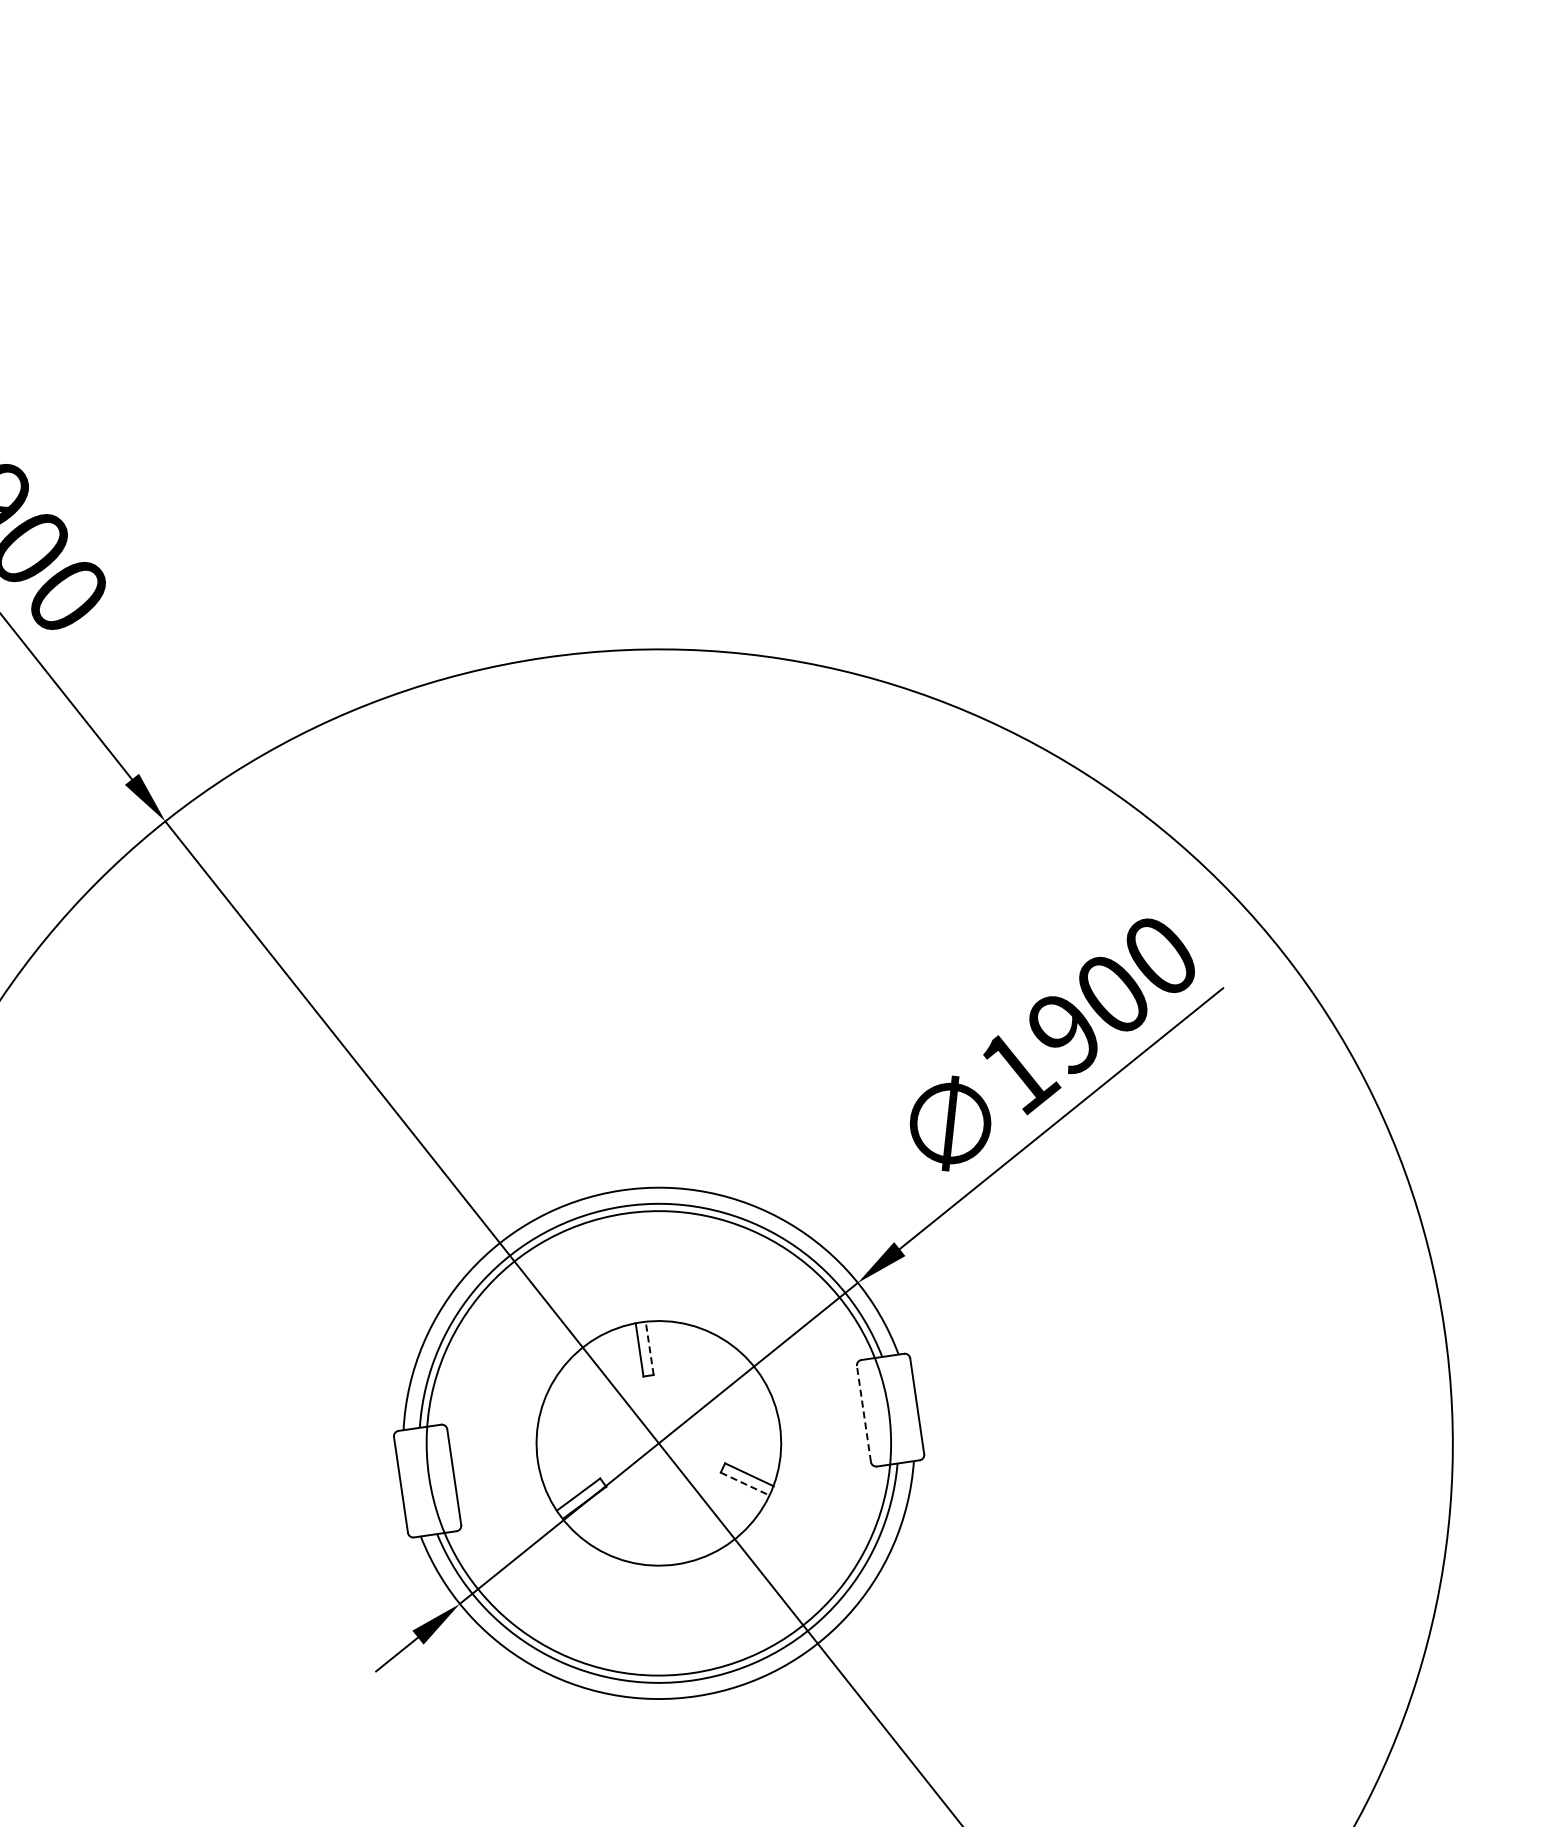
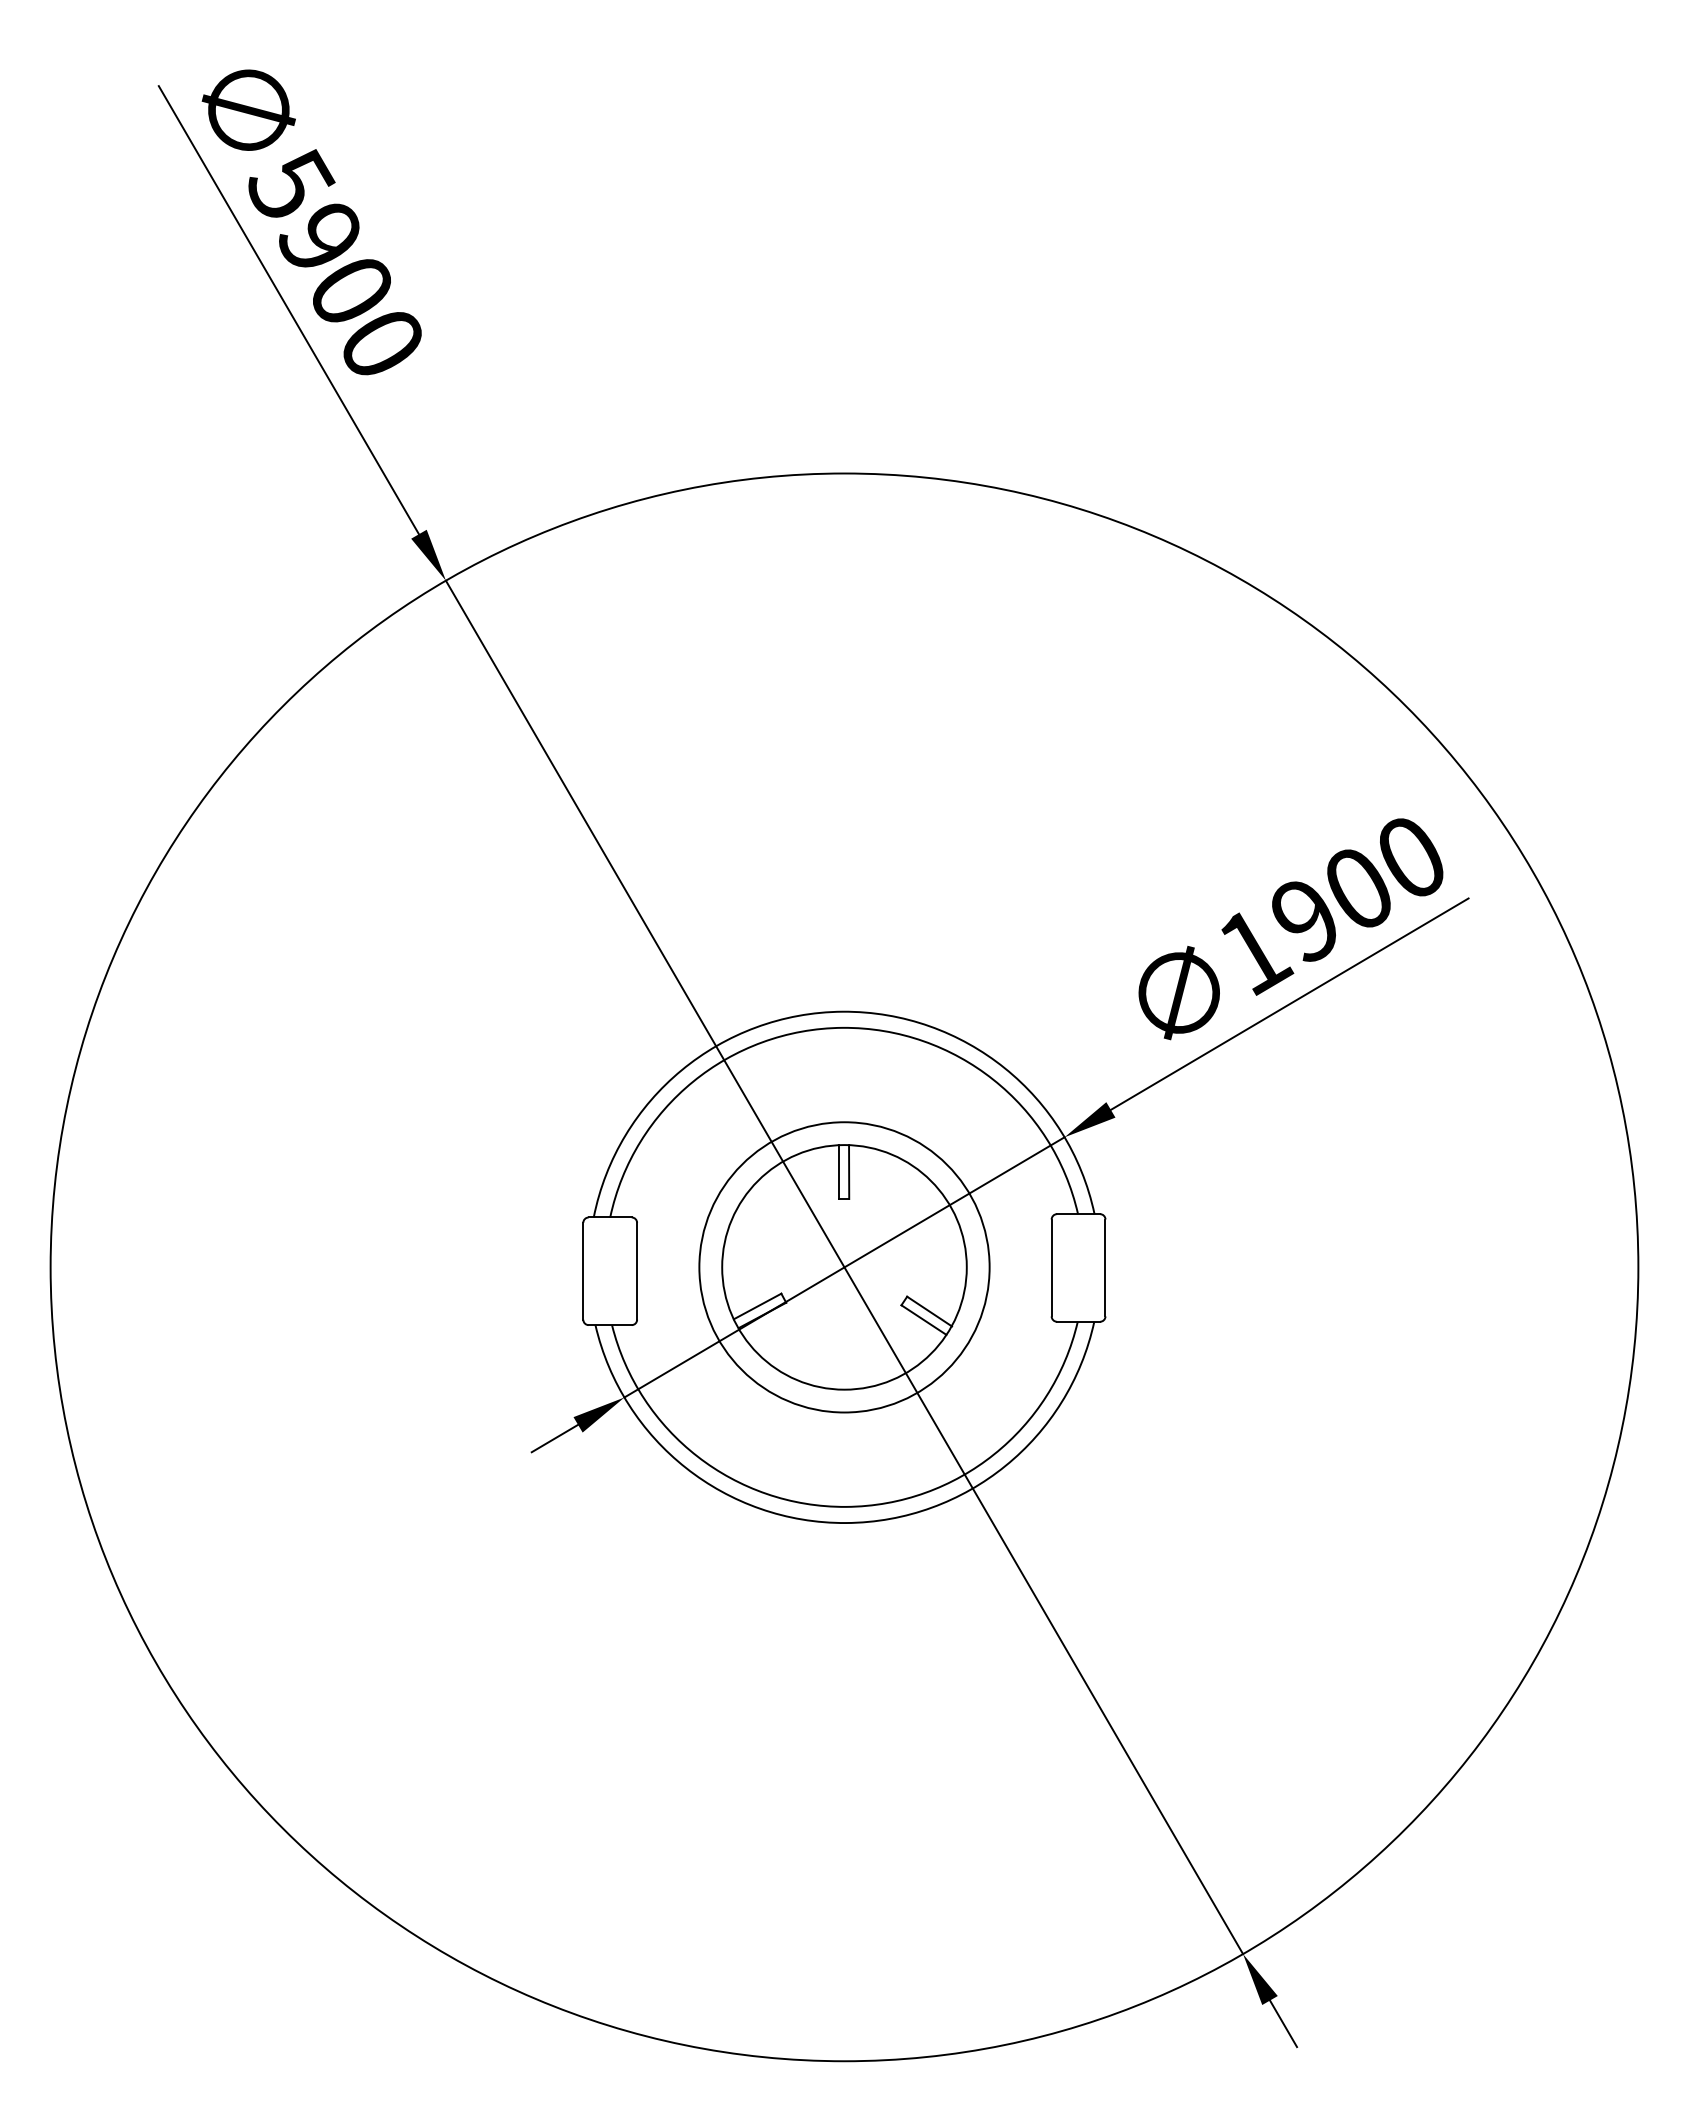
line: (650, 1348) -> (849, 1172), dashed -> solid
line: (863, 1413) -> (1051, 1267), dashed -> solid
circle: (658, 1443) -> (844, 1267), size x0.62
line: (744, 1484) -> (923, 1320), dashed -> solid

